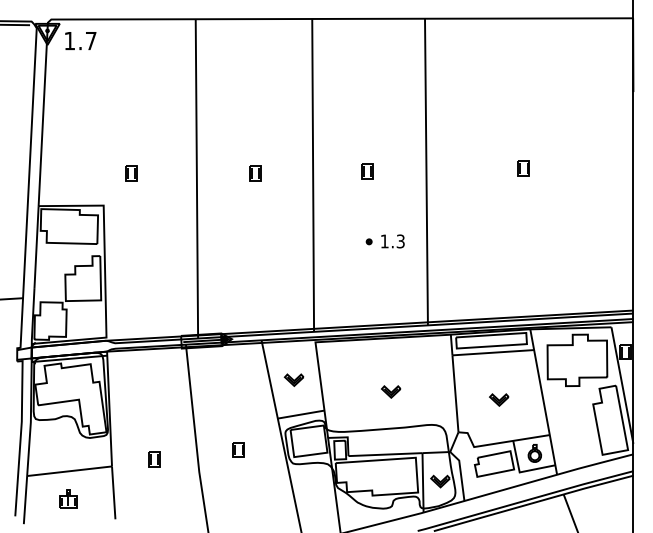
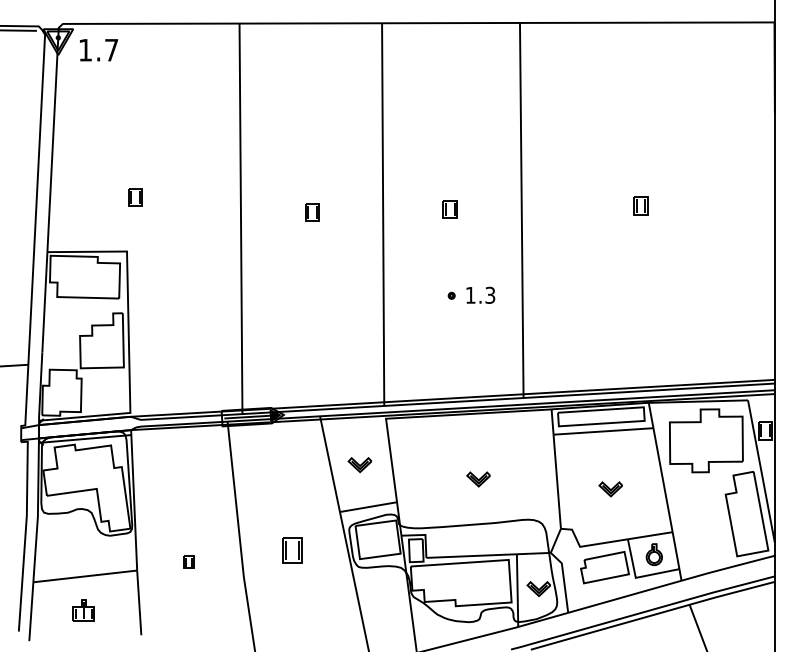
part: (131, 173) -> (135, 197), moved
part: (238, 449) -> (291, 549), size x1.4
part: (154, 459) -> (189, 562), size x0.7

